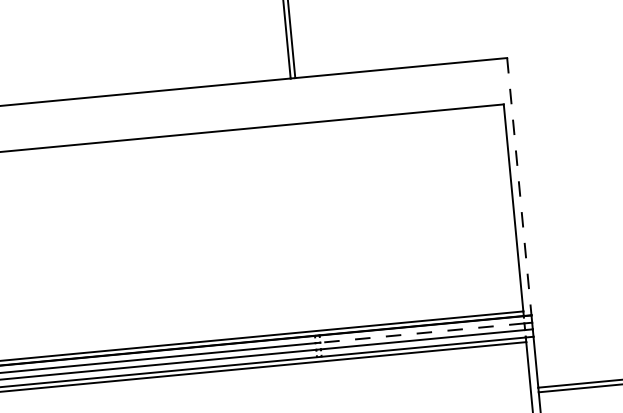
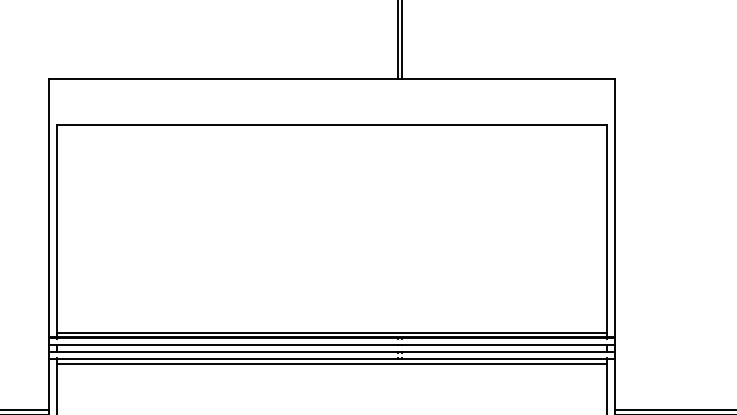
line: (519, 186) -> (615, 208), dashed -> solid
line: (422, 332) -> (504, 344), dashed -> solid

